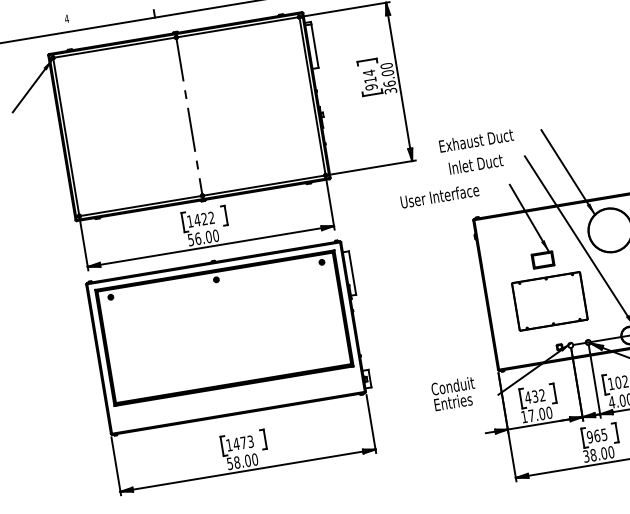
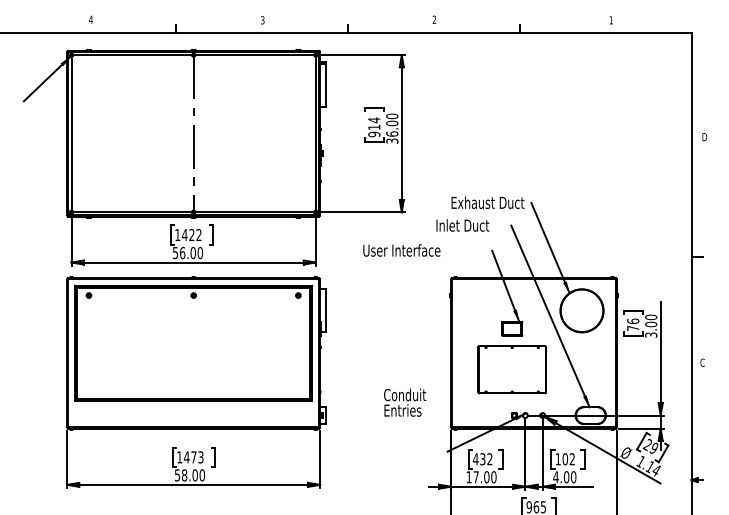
text: (475, 140) -> (487, 202), moved
text: (439, 196) -> (401, 250), moved
text: (454, 393) -> (405, 402), moved

